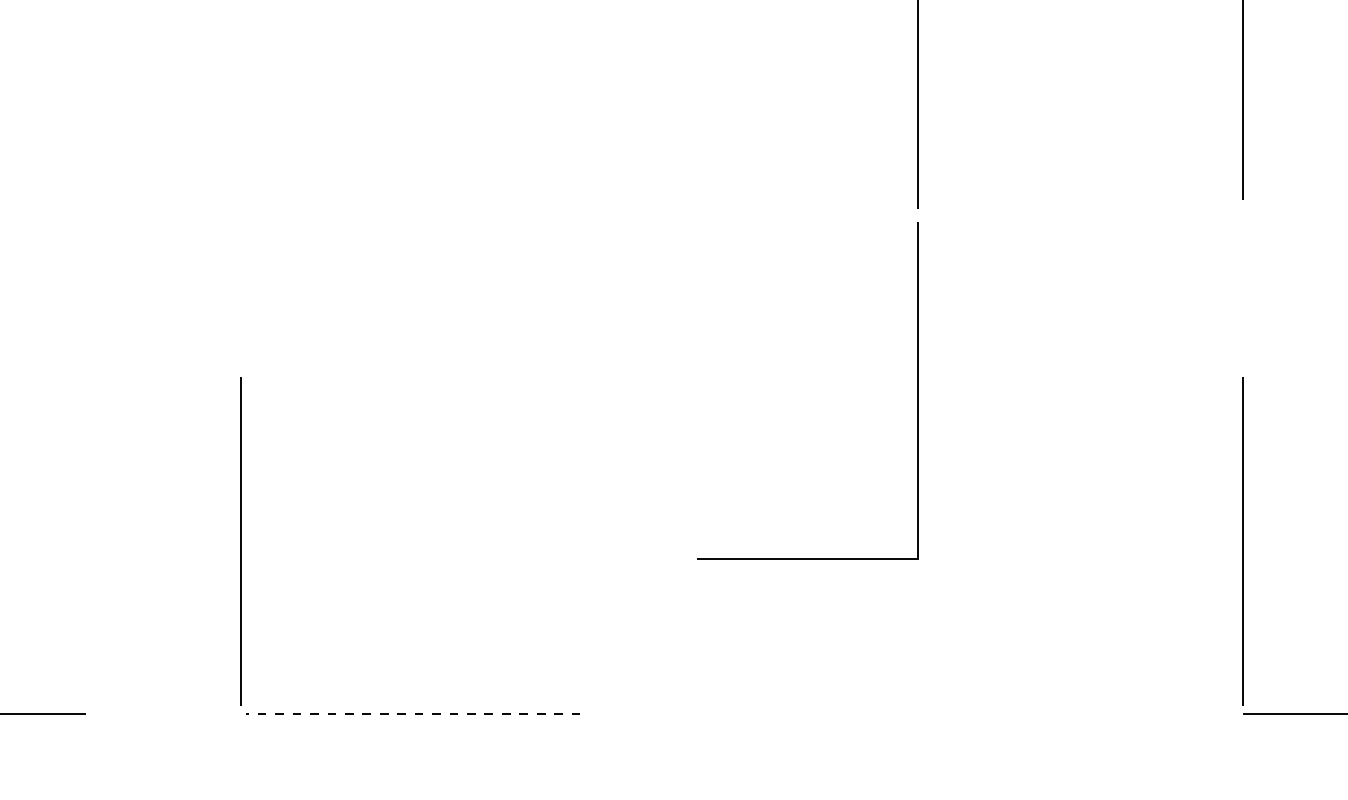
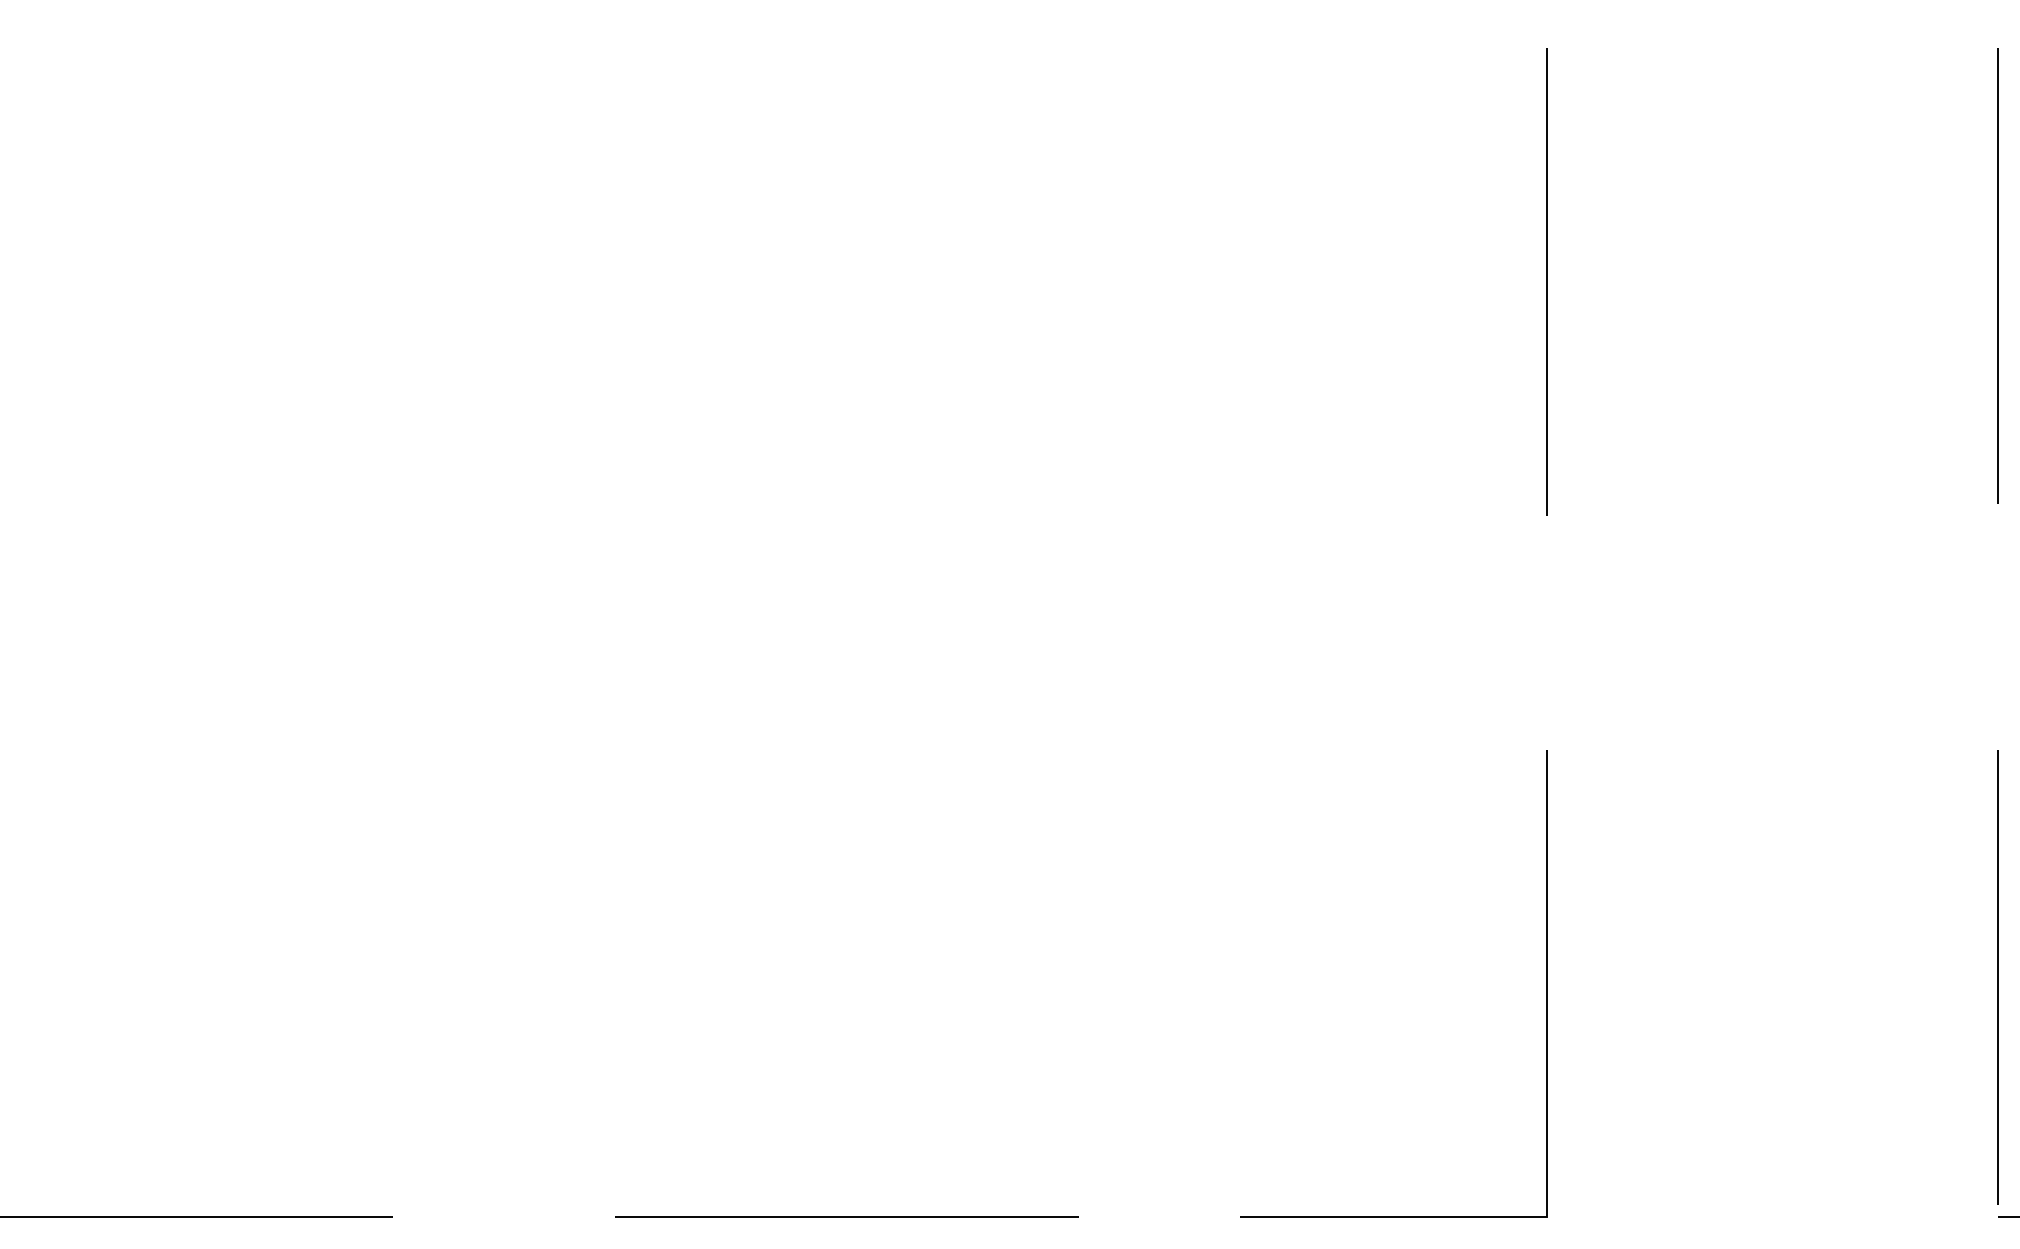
line: (917, 390) -> (1546, 983), moved
line: (239, 541) -> (606, 977), removed
line: (412, 714) -> (846, 1217), dashed -> solid

